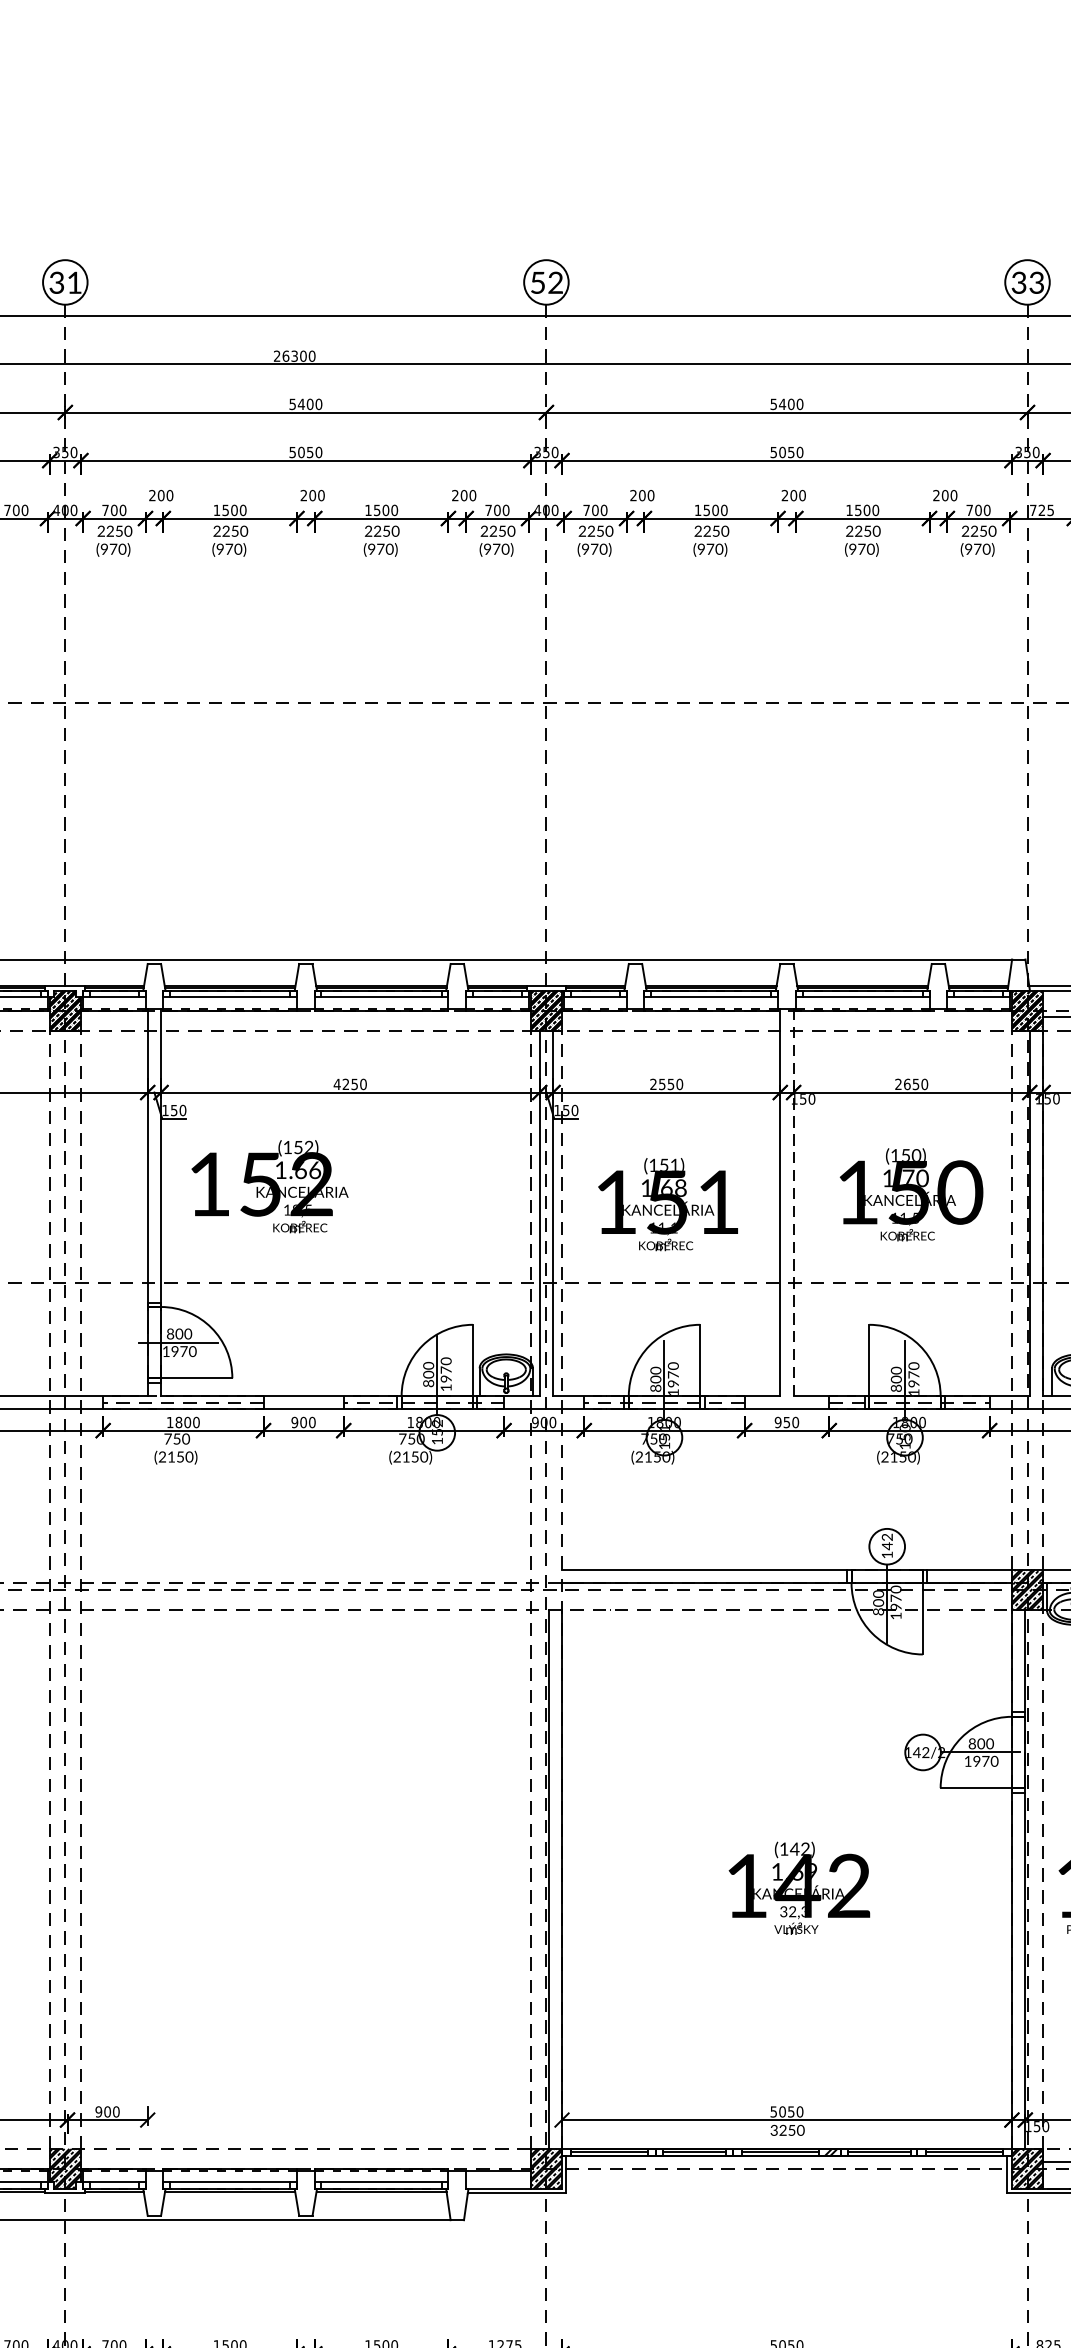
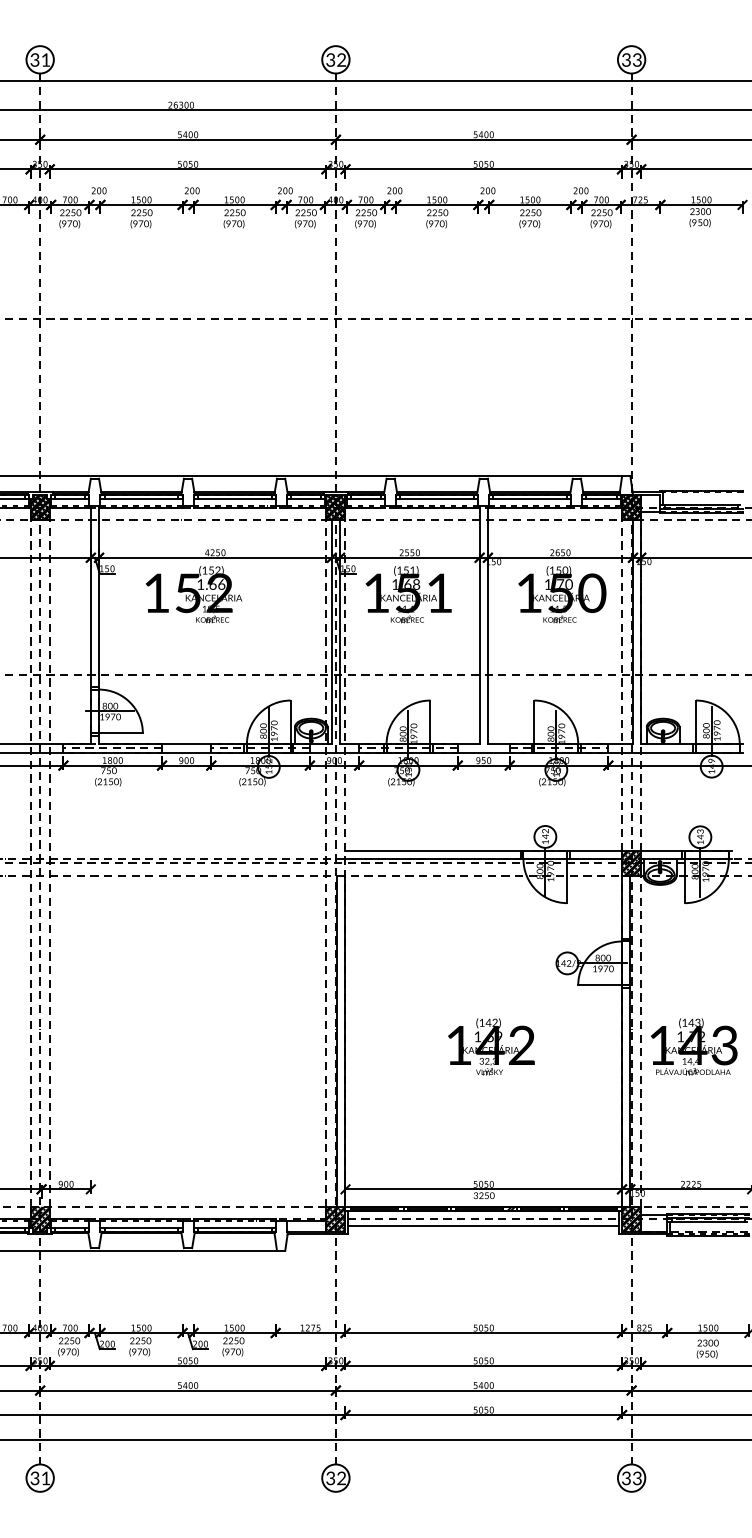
text: (537, 281) -> (330, 59), 52 -> 32
text: (269, 1186) -> (193, 594), moved
text: (911, 1194) -> (562, 594), moved
line: (793, 1201) -> (487, 624), dashed -> solid
text: (667, 1204) -> (408, 594), moved
line: (786, 2180) -> (483, 1226), added

